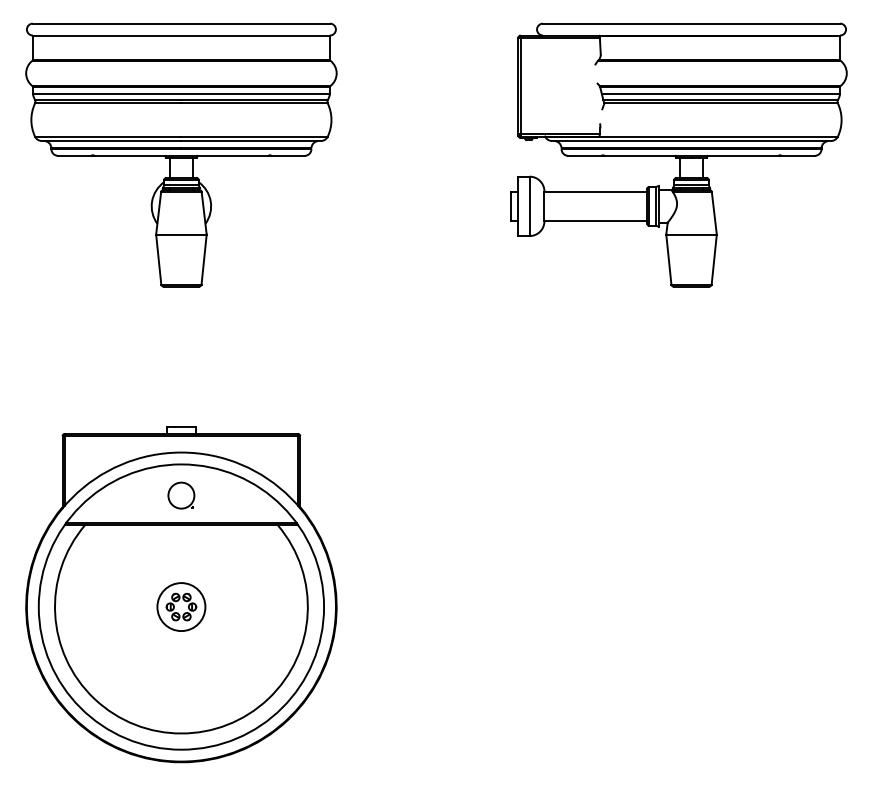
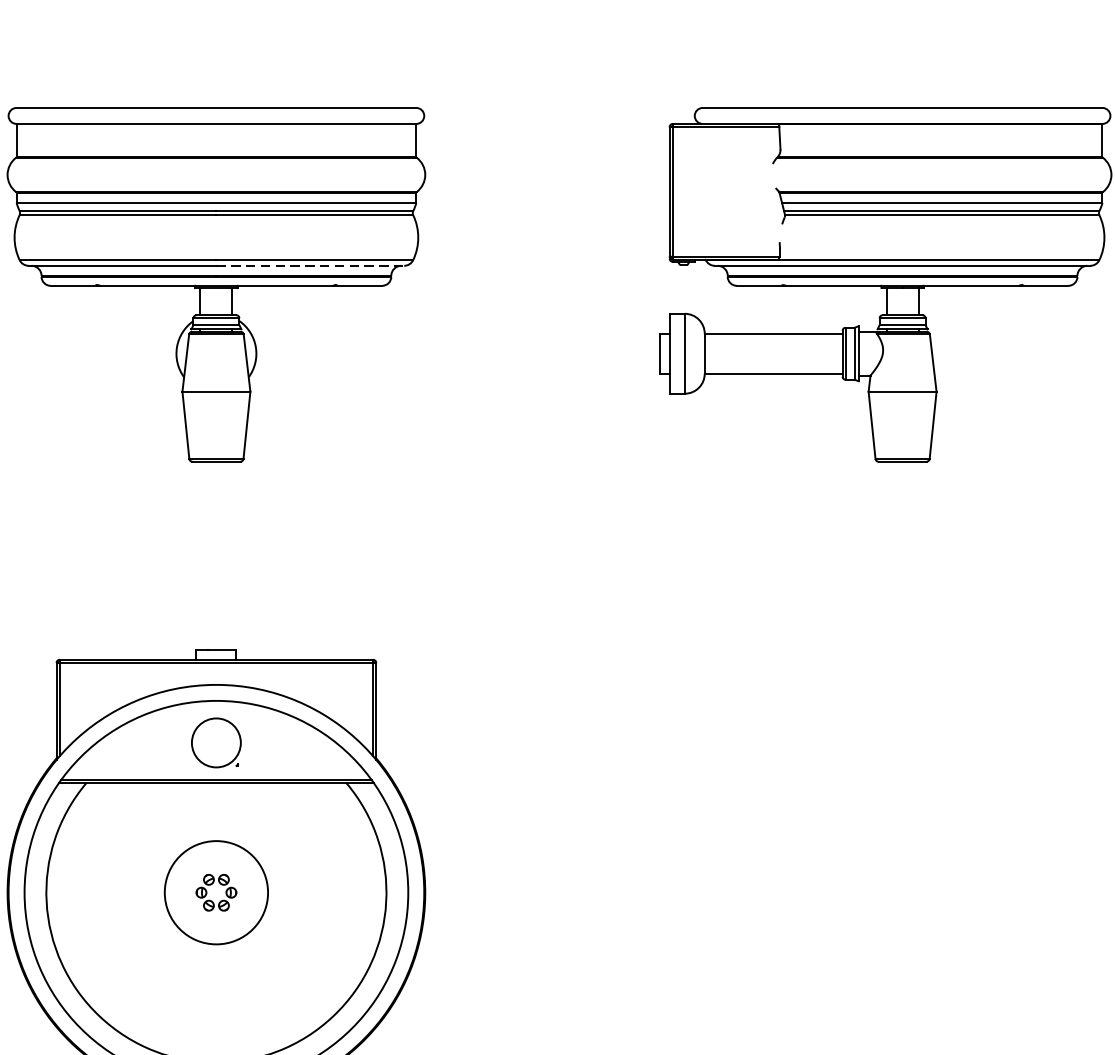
line: (251, 141) -> (310, 266), solid -> dashed
part: (181, 495) -> (216, 742), size x1.4
circle: (181, 607) -> (216, 893), size x1.6

